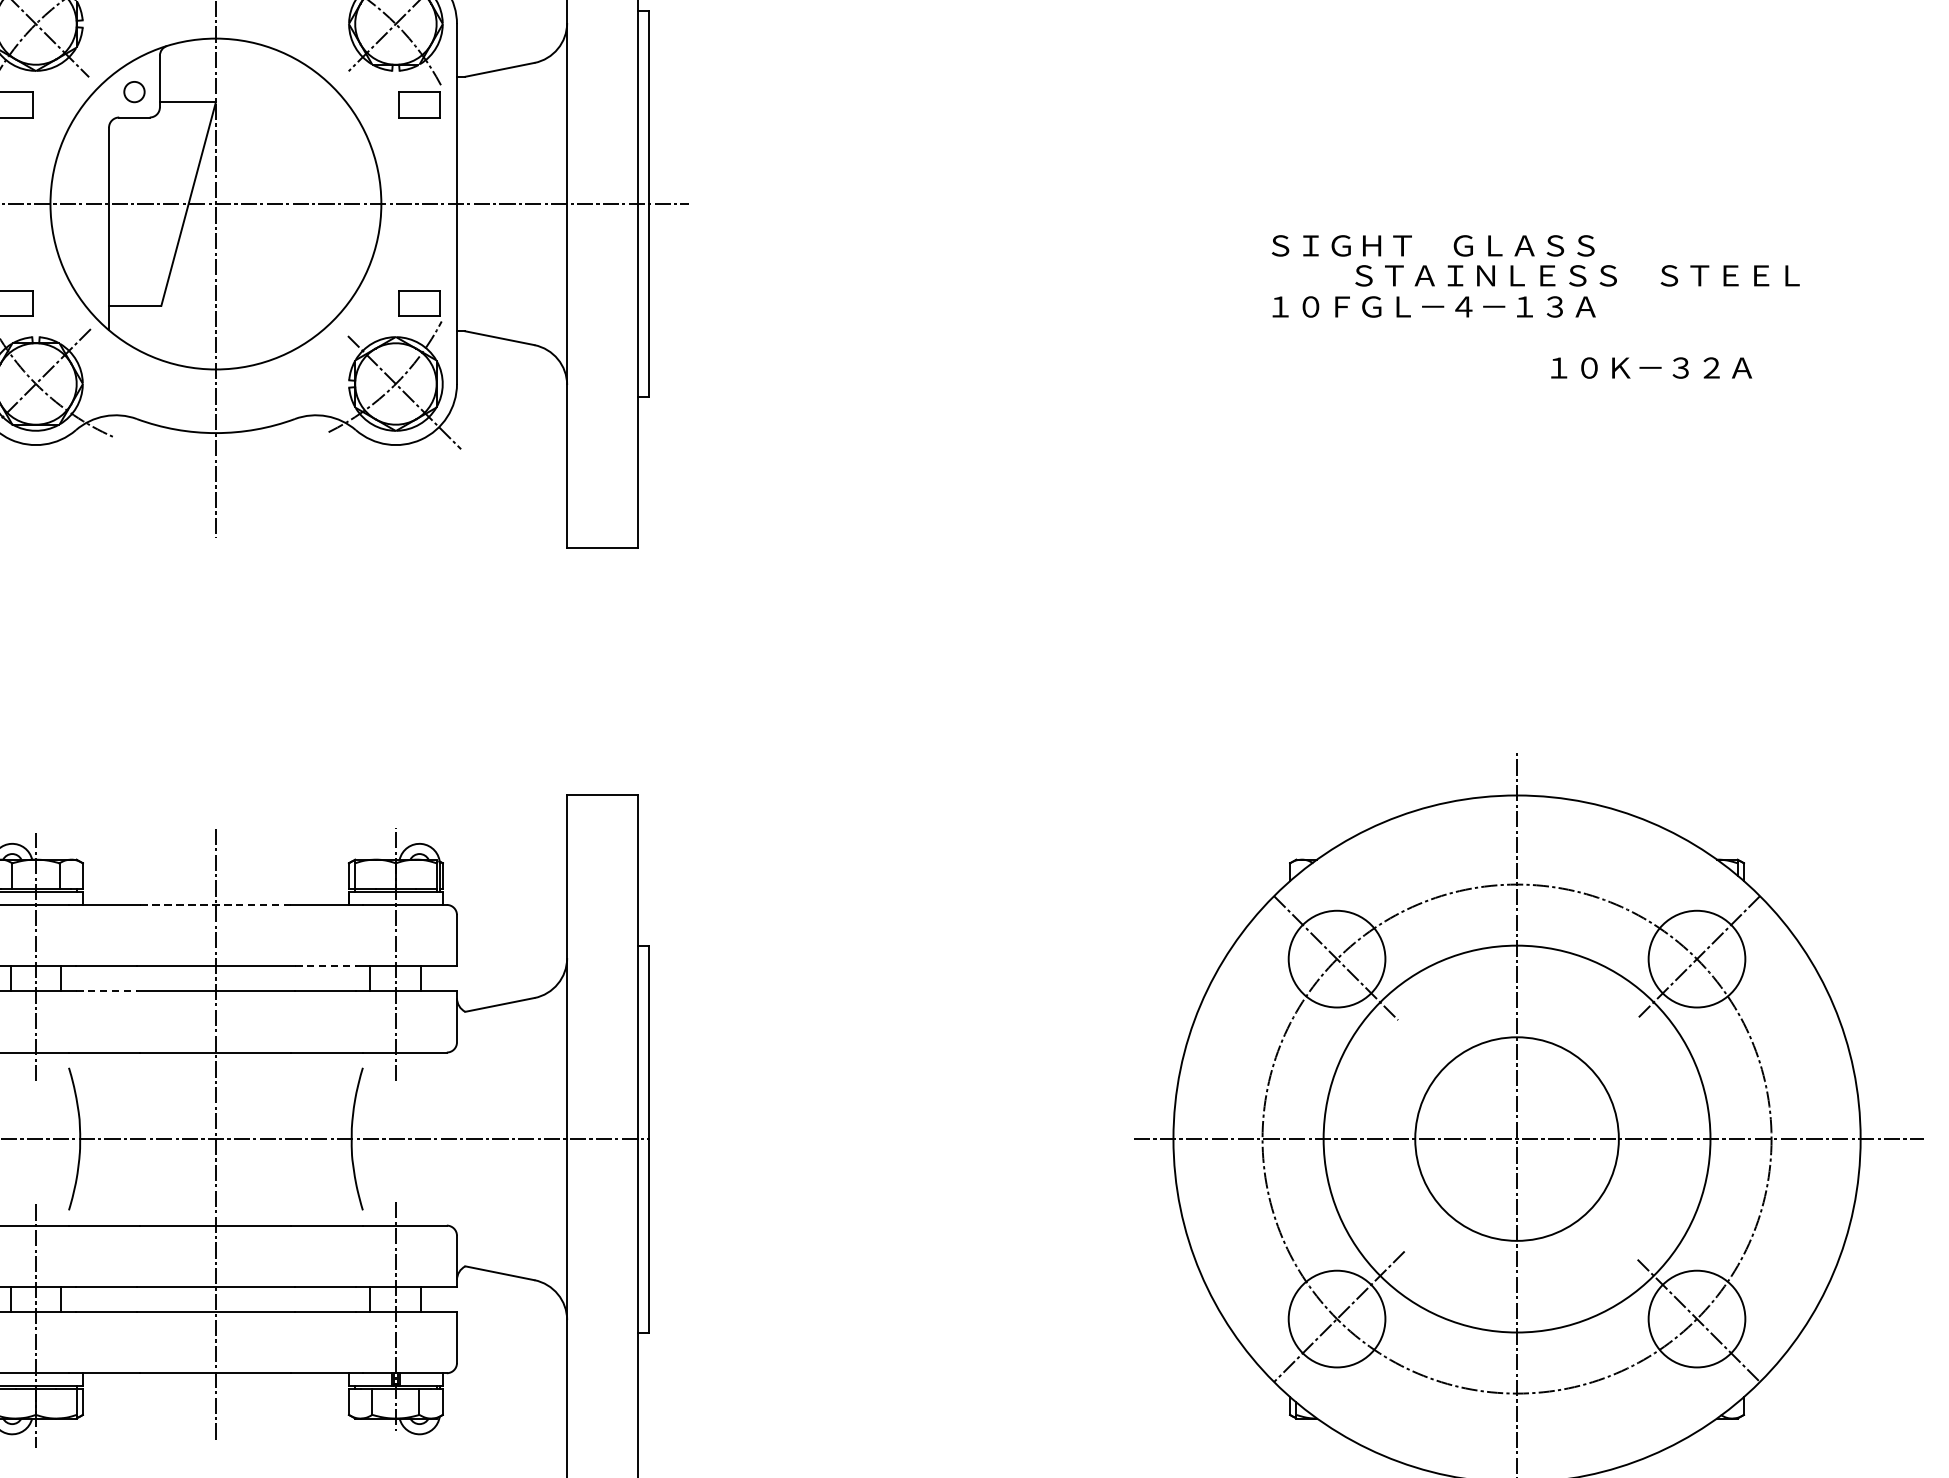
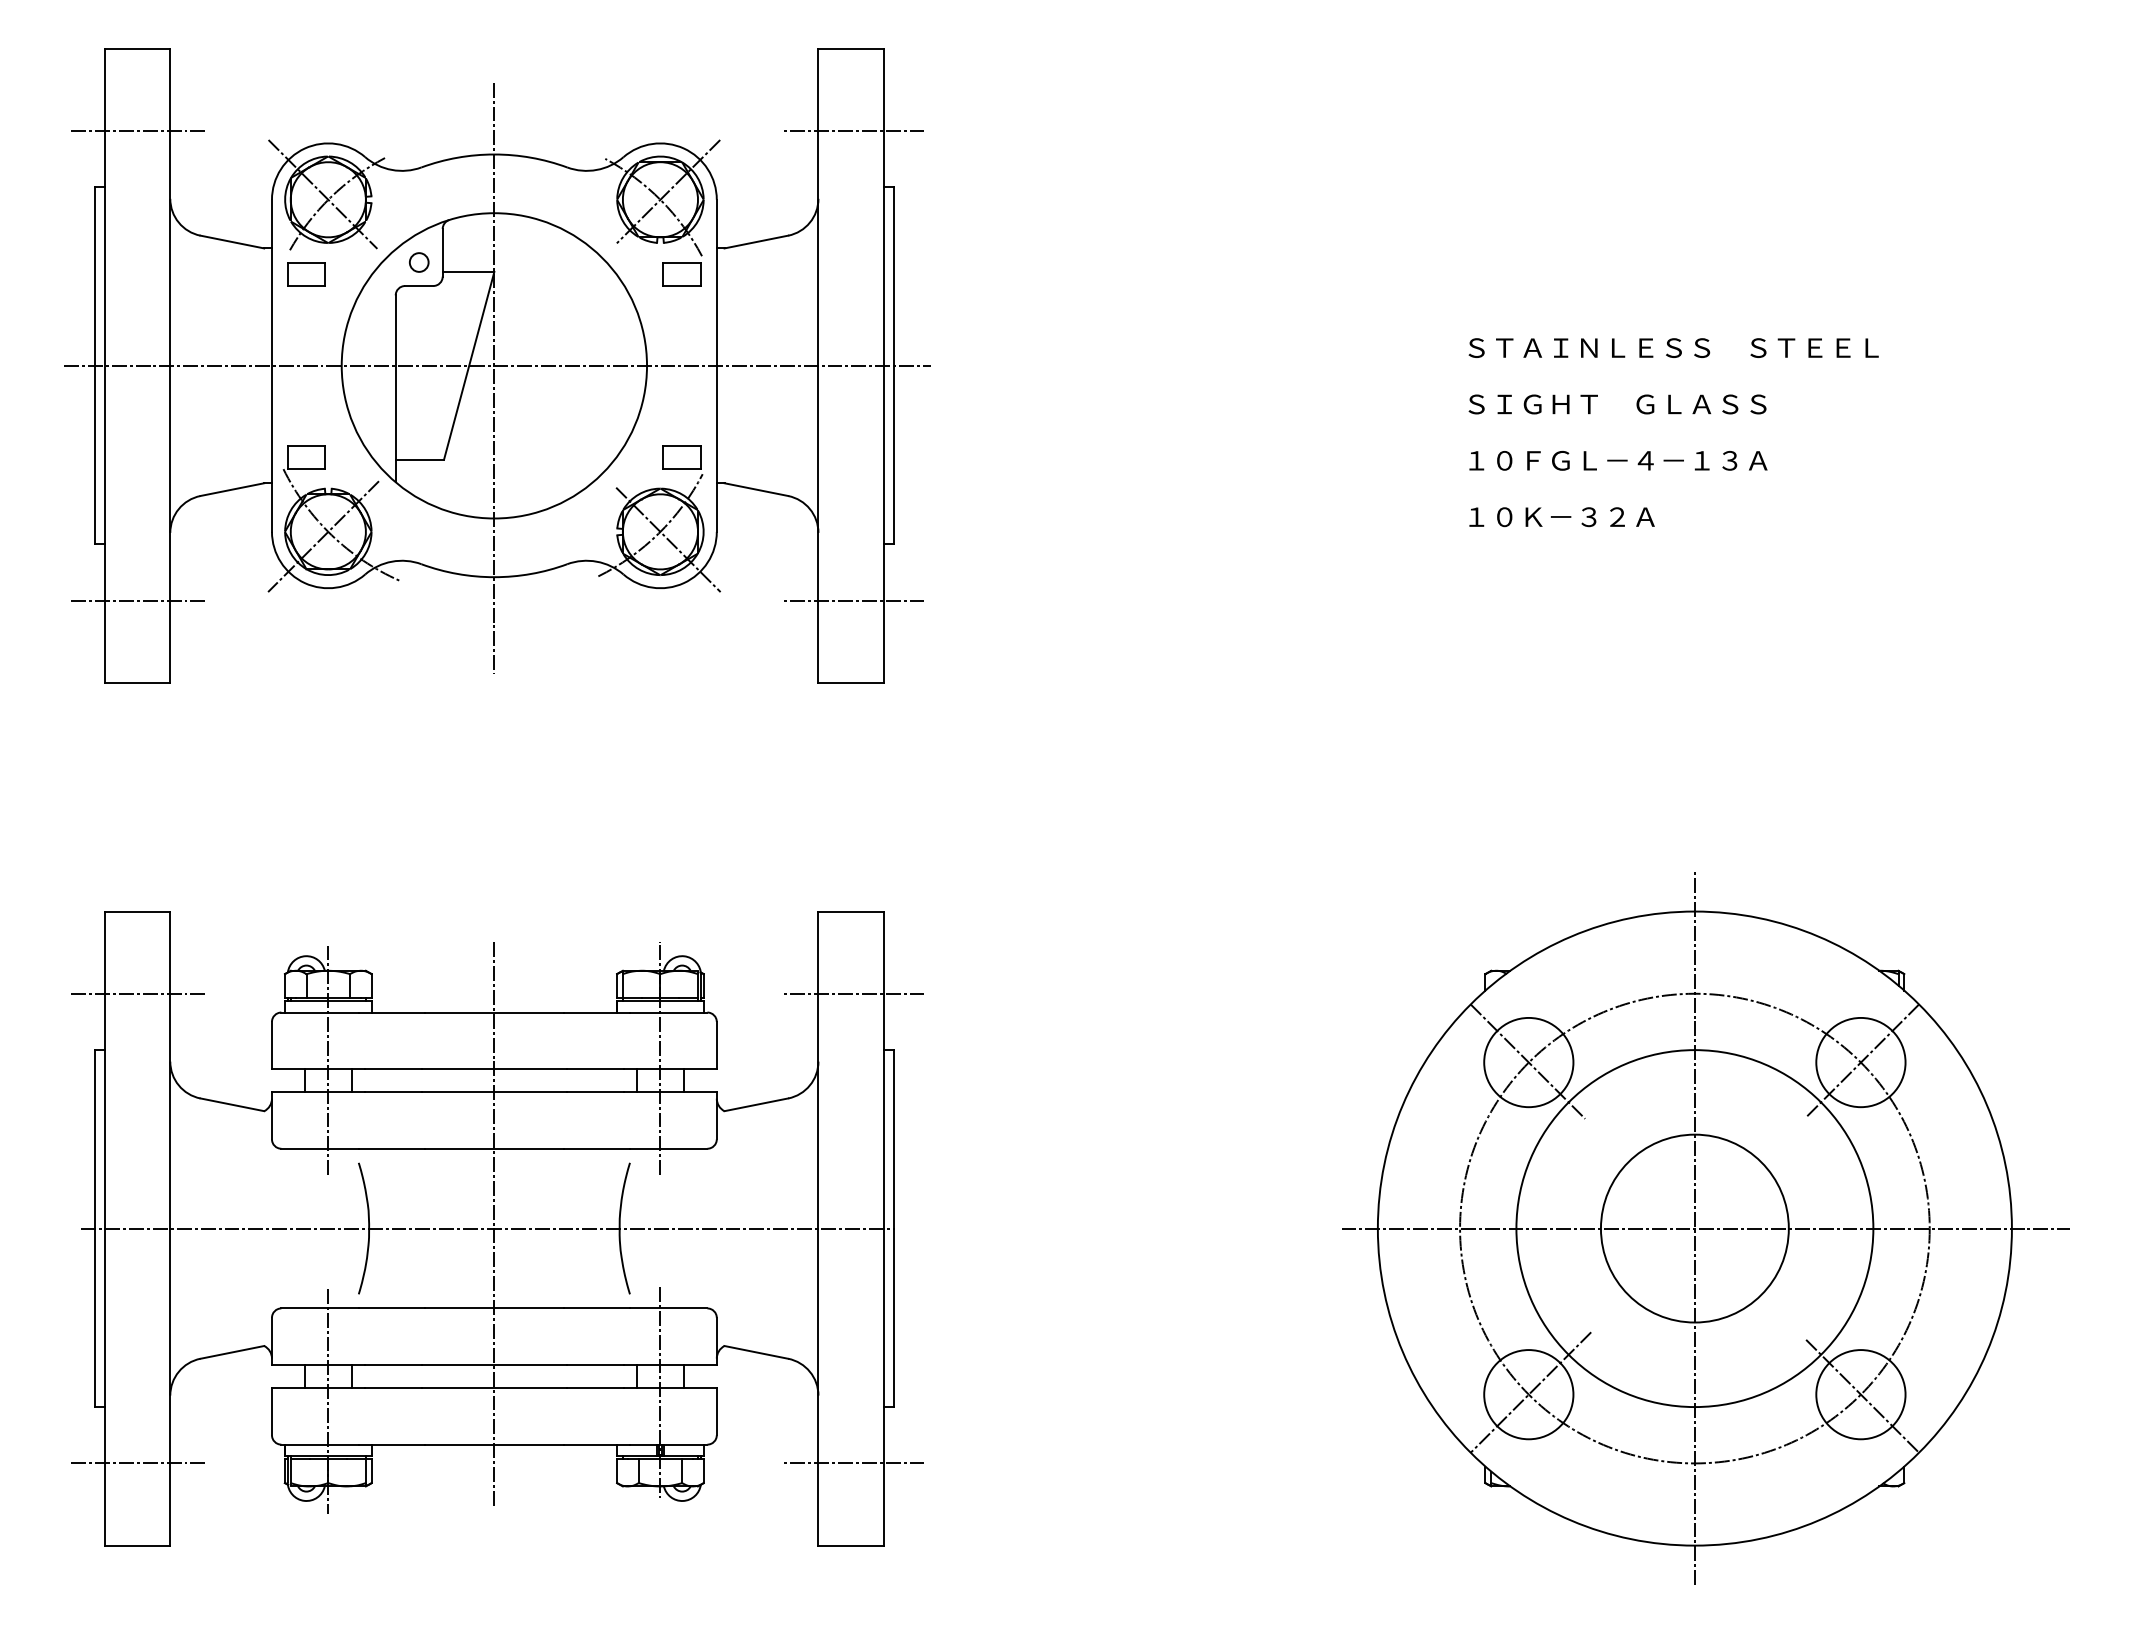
text: (1577, 275) -> (1673, 347), moved
text: (1651, 368) -> (1561, 517), moved
line: (606, 458) -> (854, 600), added
line: (606, 884) -> (854, 993), added
line: (216, 904) -> (494, 1012), dashed -> solid
line: (325, 965) -> (595, 1068), dashed -> solid
line: (106, 991) -> (393, 1092), dashed -> solid
line: (606, 1393) -> (854, 1463), added

